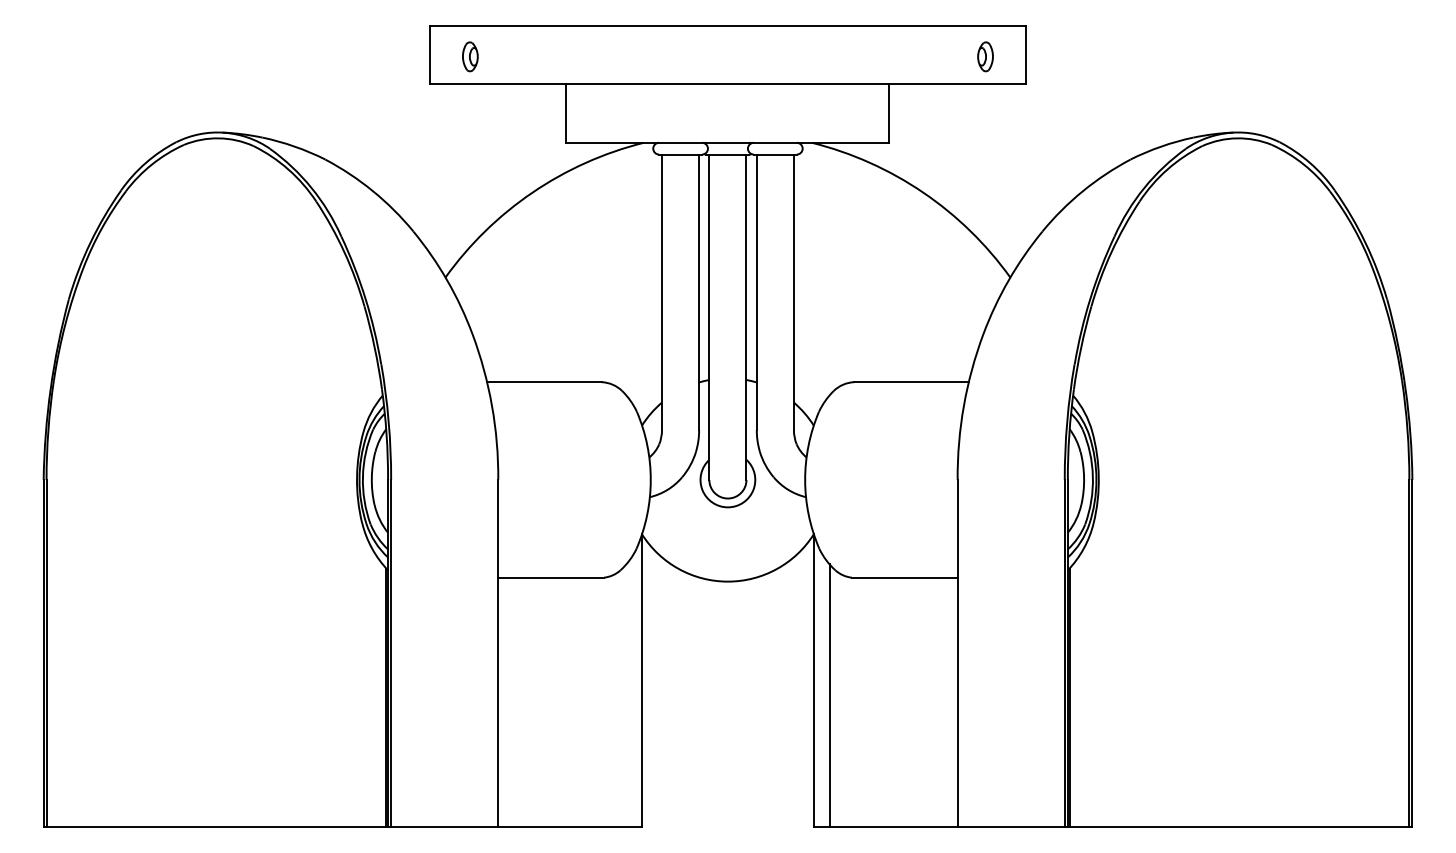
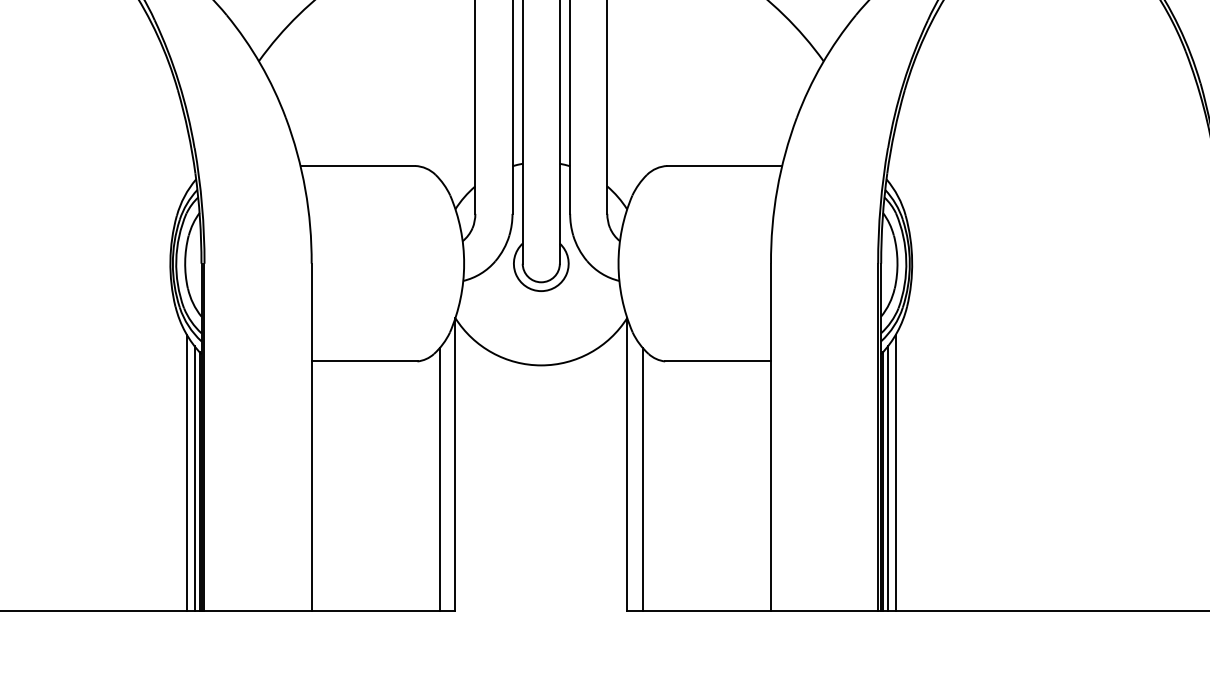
line: (373, 689) -> (186, 473), added
line: (1082, 689) -> (895, 473), added
line: (381, 694) -> (194, 478), added
line: (1074, 694) -> (887, 478), added
line: (626, 695) -> (439, 479), added

